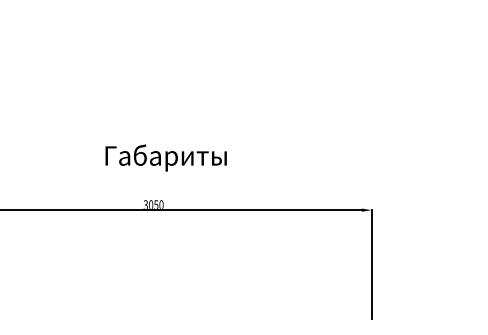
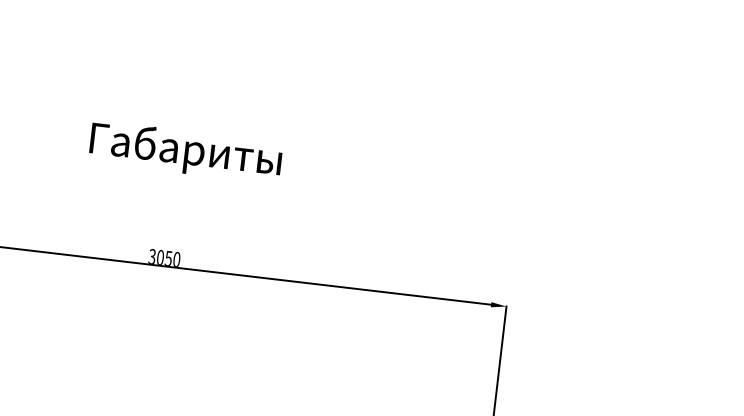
text: (165, 157) -> (184, 151), moved

